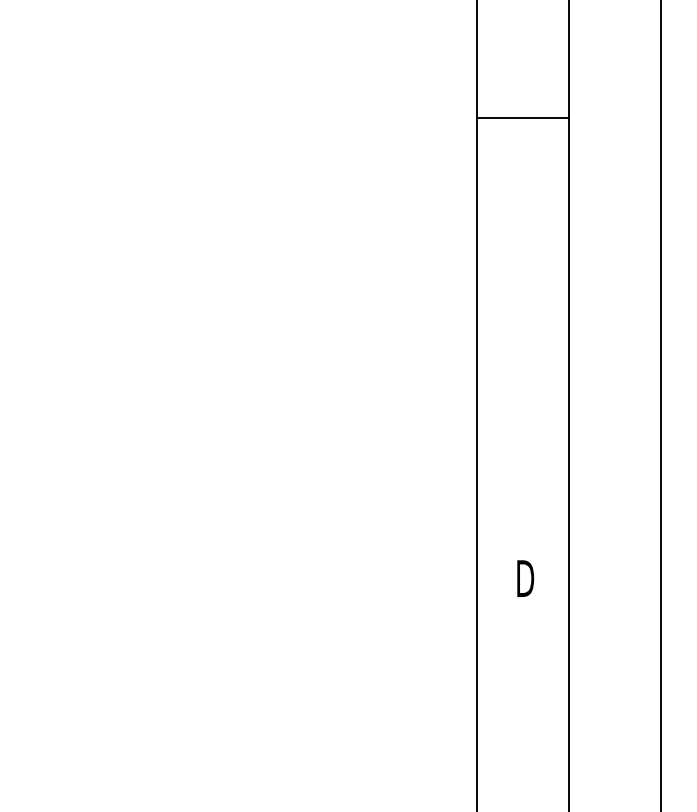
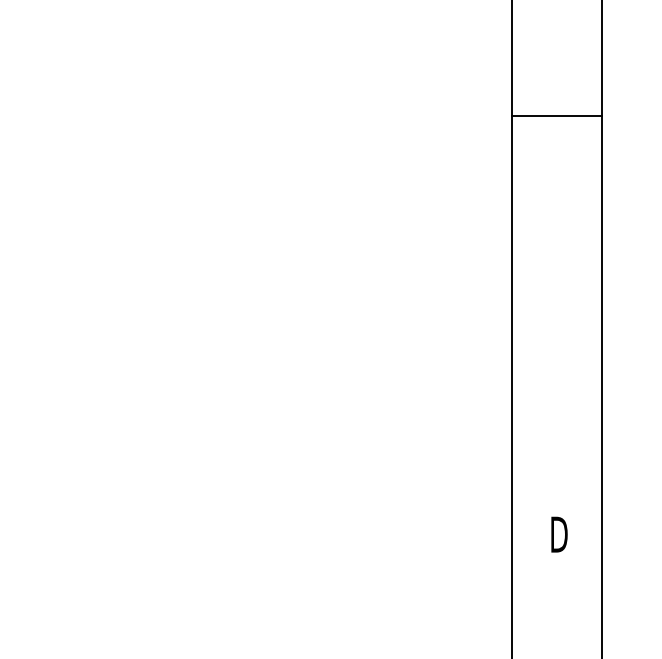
line: (522, 117) -> (556, 116), moved

